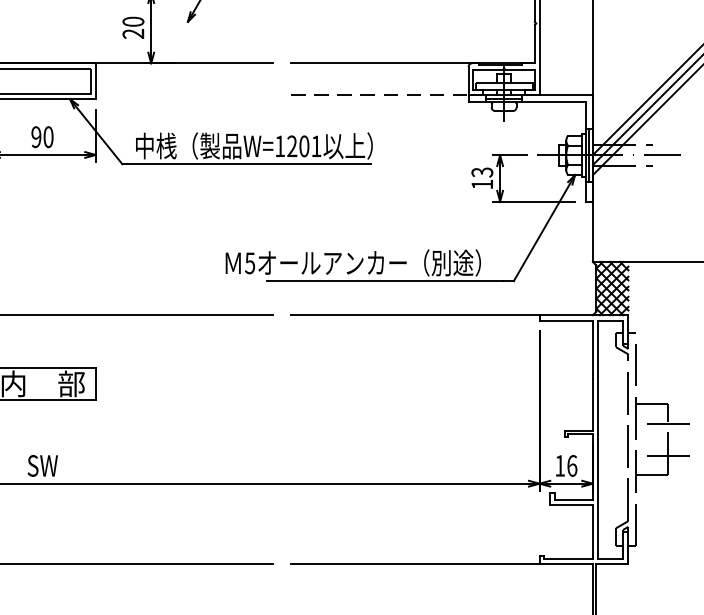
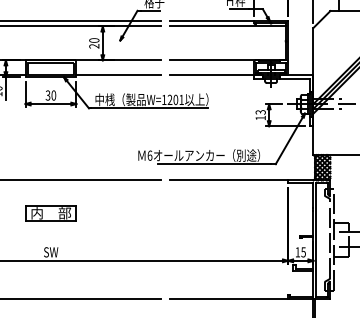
line: (184, 95) -> (118, 75), added
line: (381, 95) -> (212, 75), dashed -> solid
text: (35, 137) -> (47, 95), 90 -> 30
text: (249, 262) -> (149, 155), 5 -> 6
text: (572, 466) -> (303, 252), 16 -> 15

